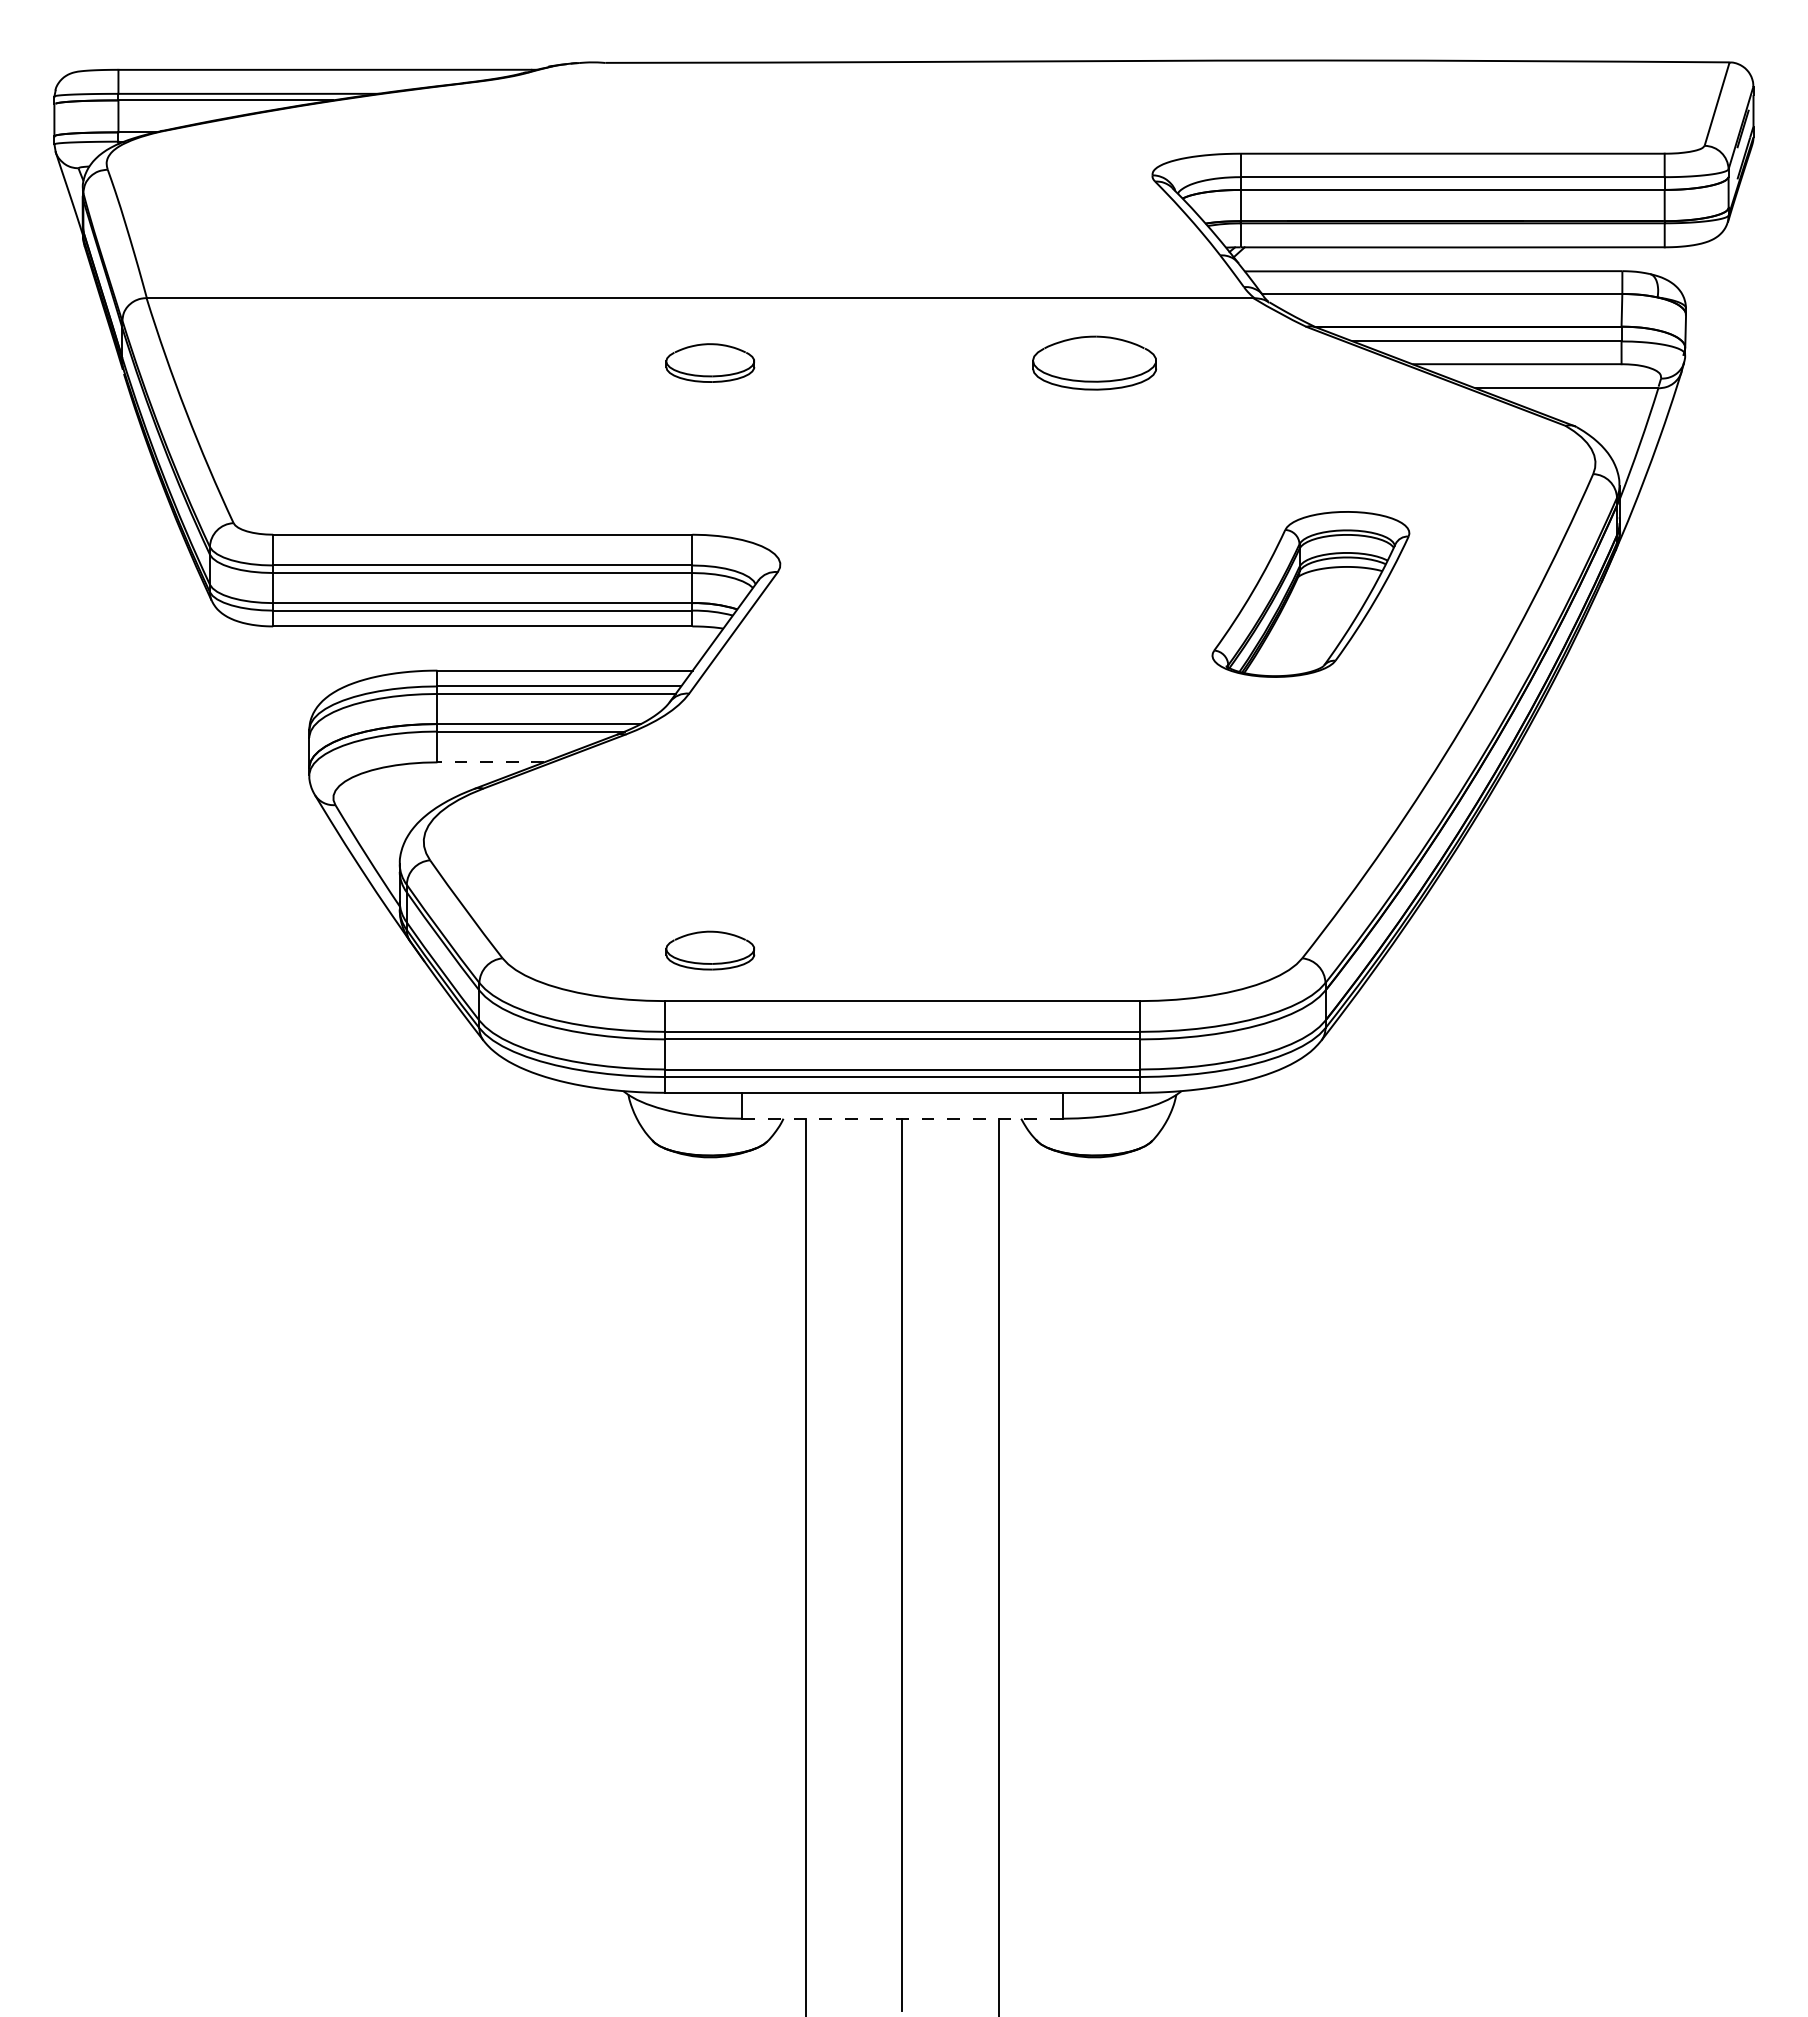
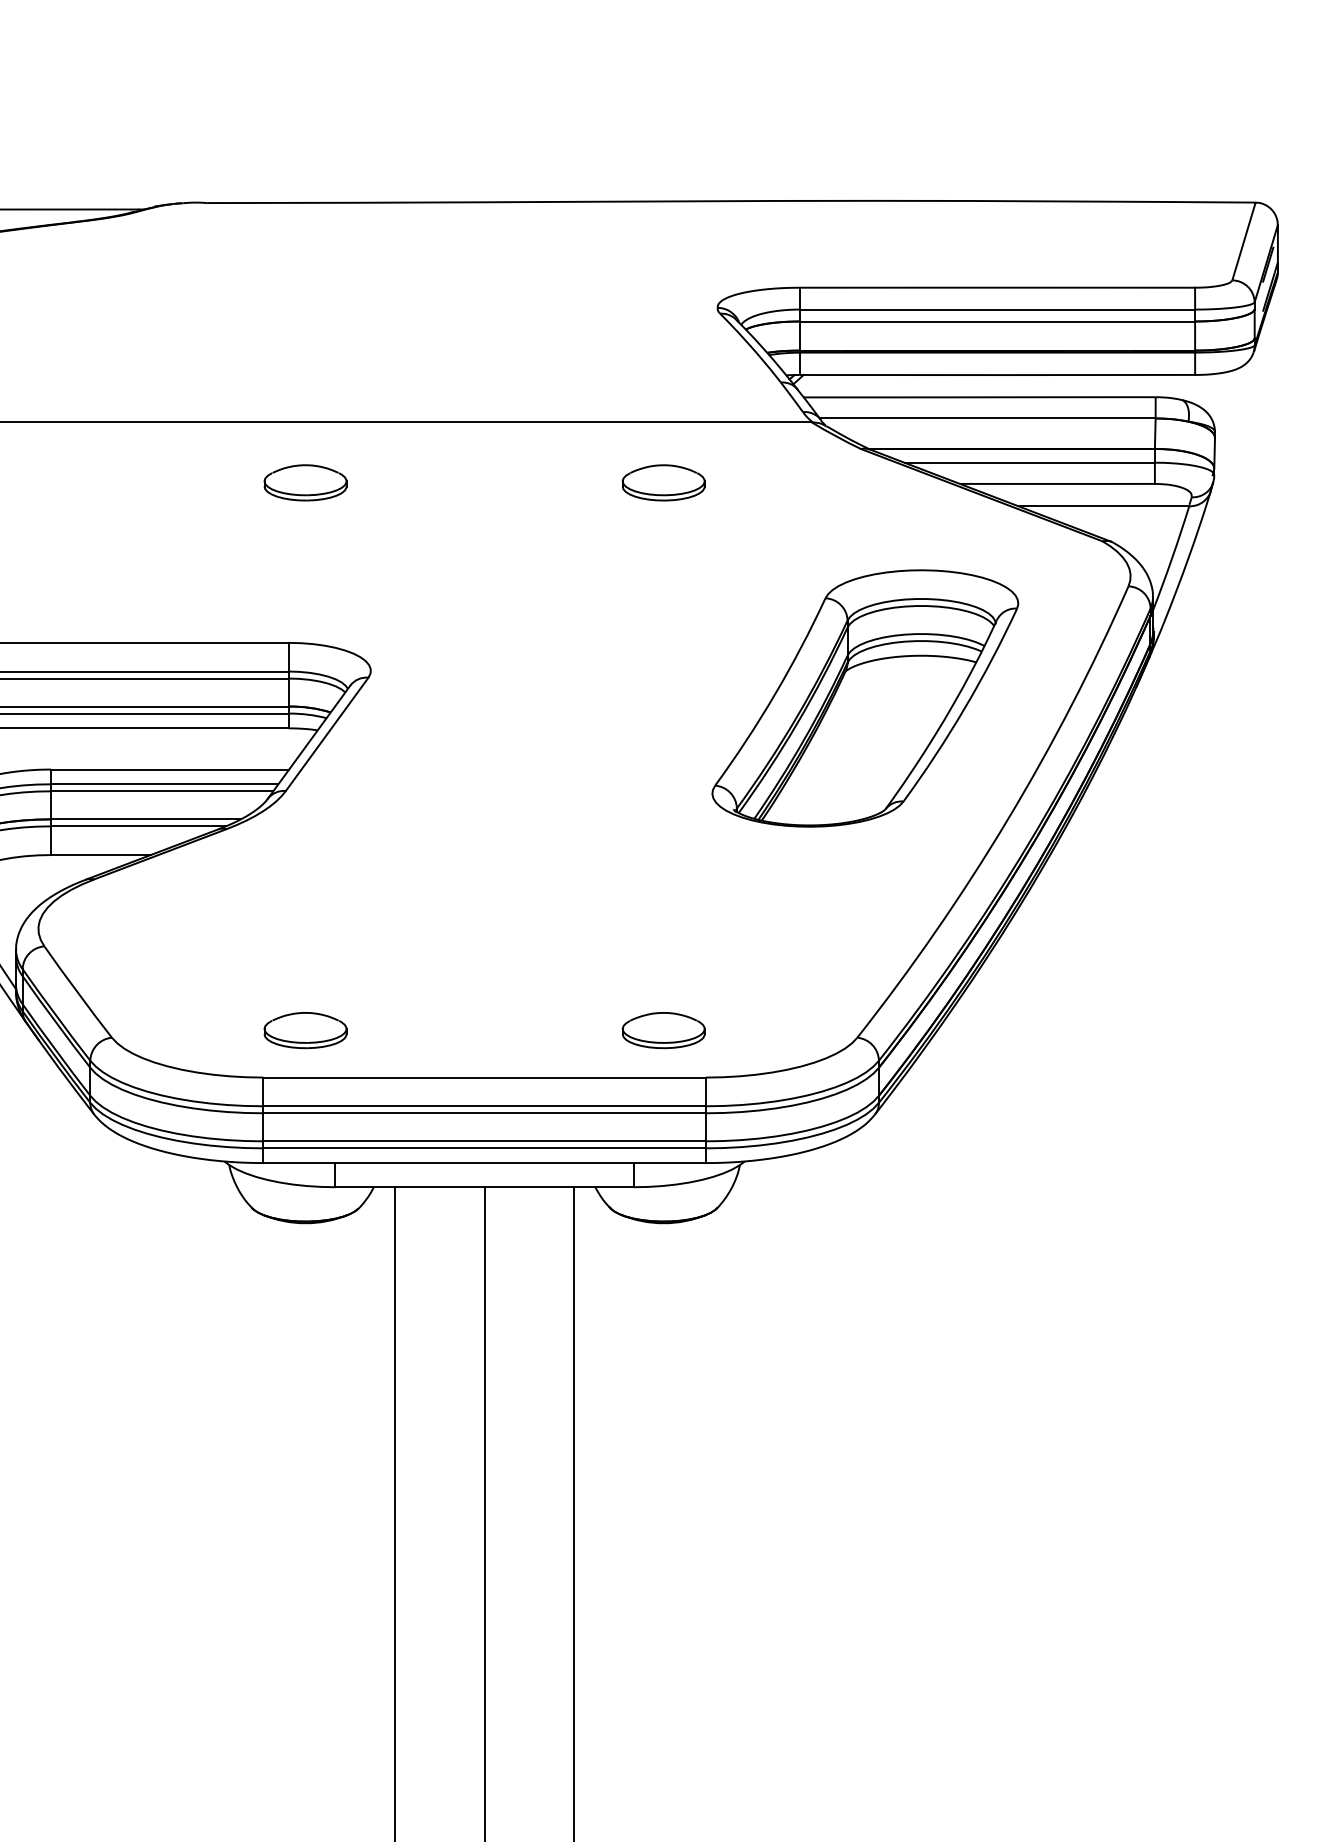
part: (1094, 362) -> (663, 482), size x0.71
part: (1310, 594) -> (864, 698), size x1.67
line: (490, 762) -> (100, 855), dashed -> solid
part: (1094, 950) -> (663, 1030), added
line: (901, 1118) -> (483, 1187), dashed -> solid

